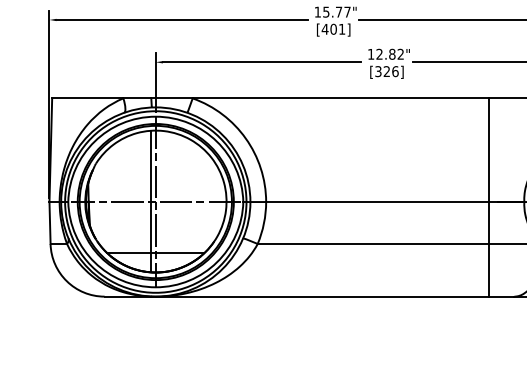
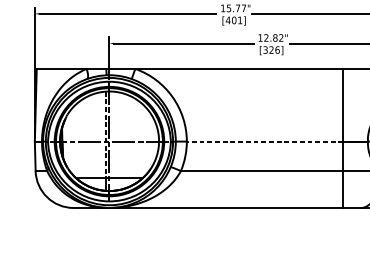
line: (151, 192) -> (106, 134), solid -> dashed
line: (377, 202) -> (264, 141), solid -> dashed

